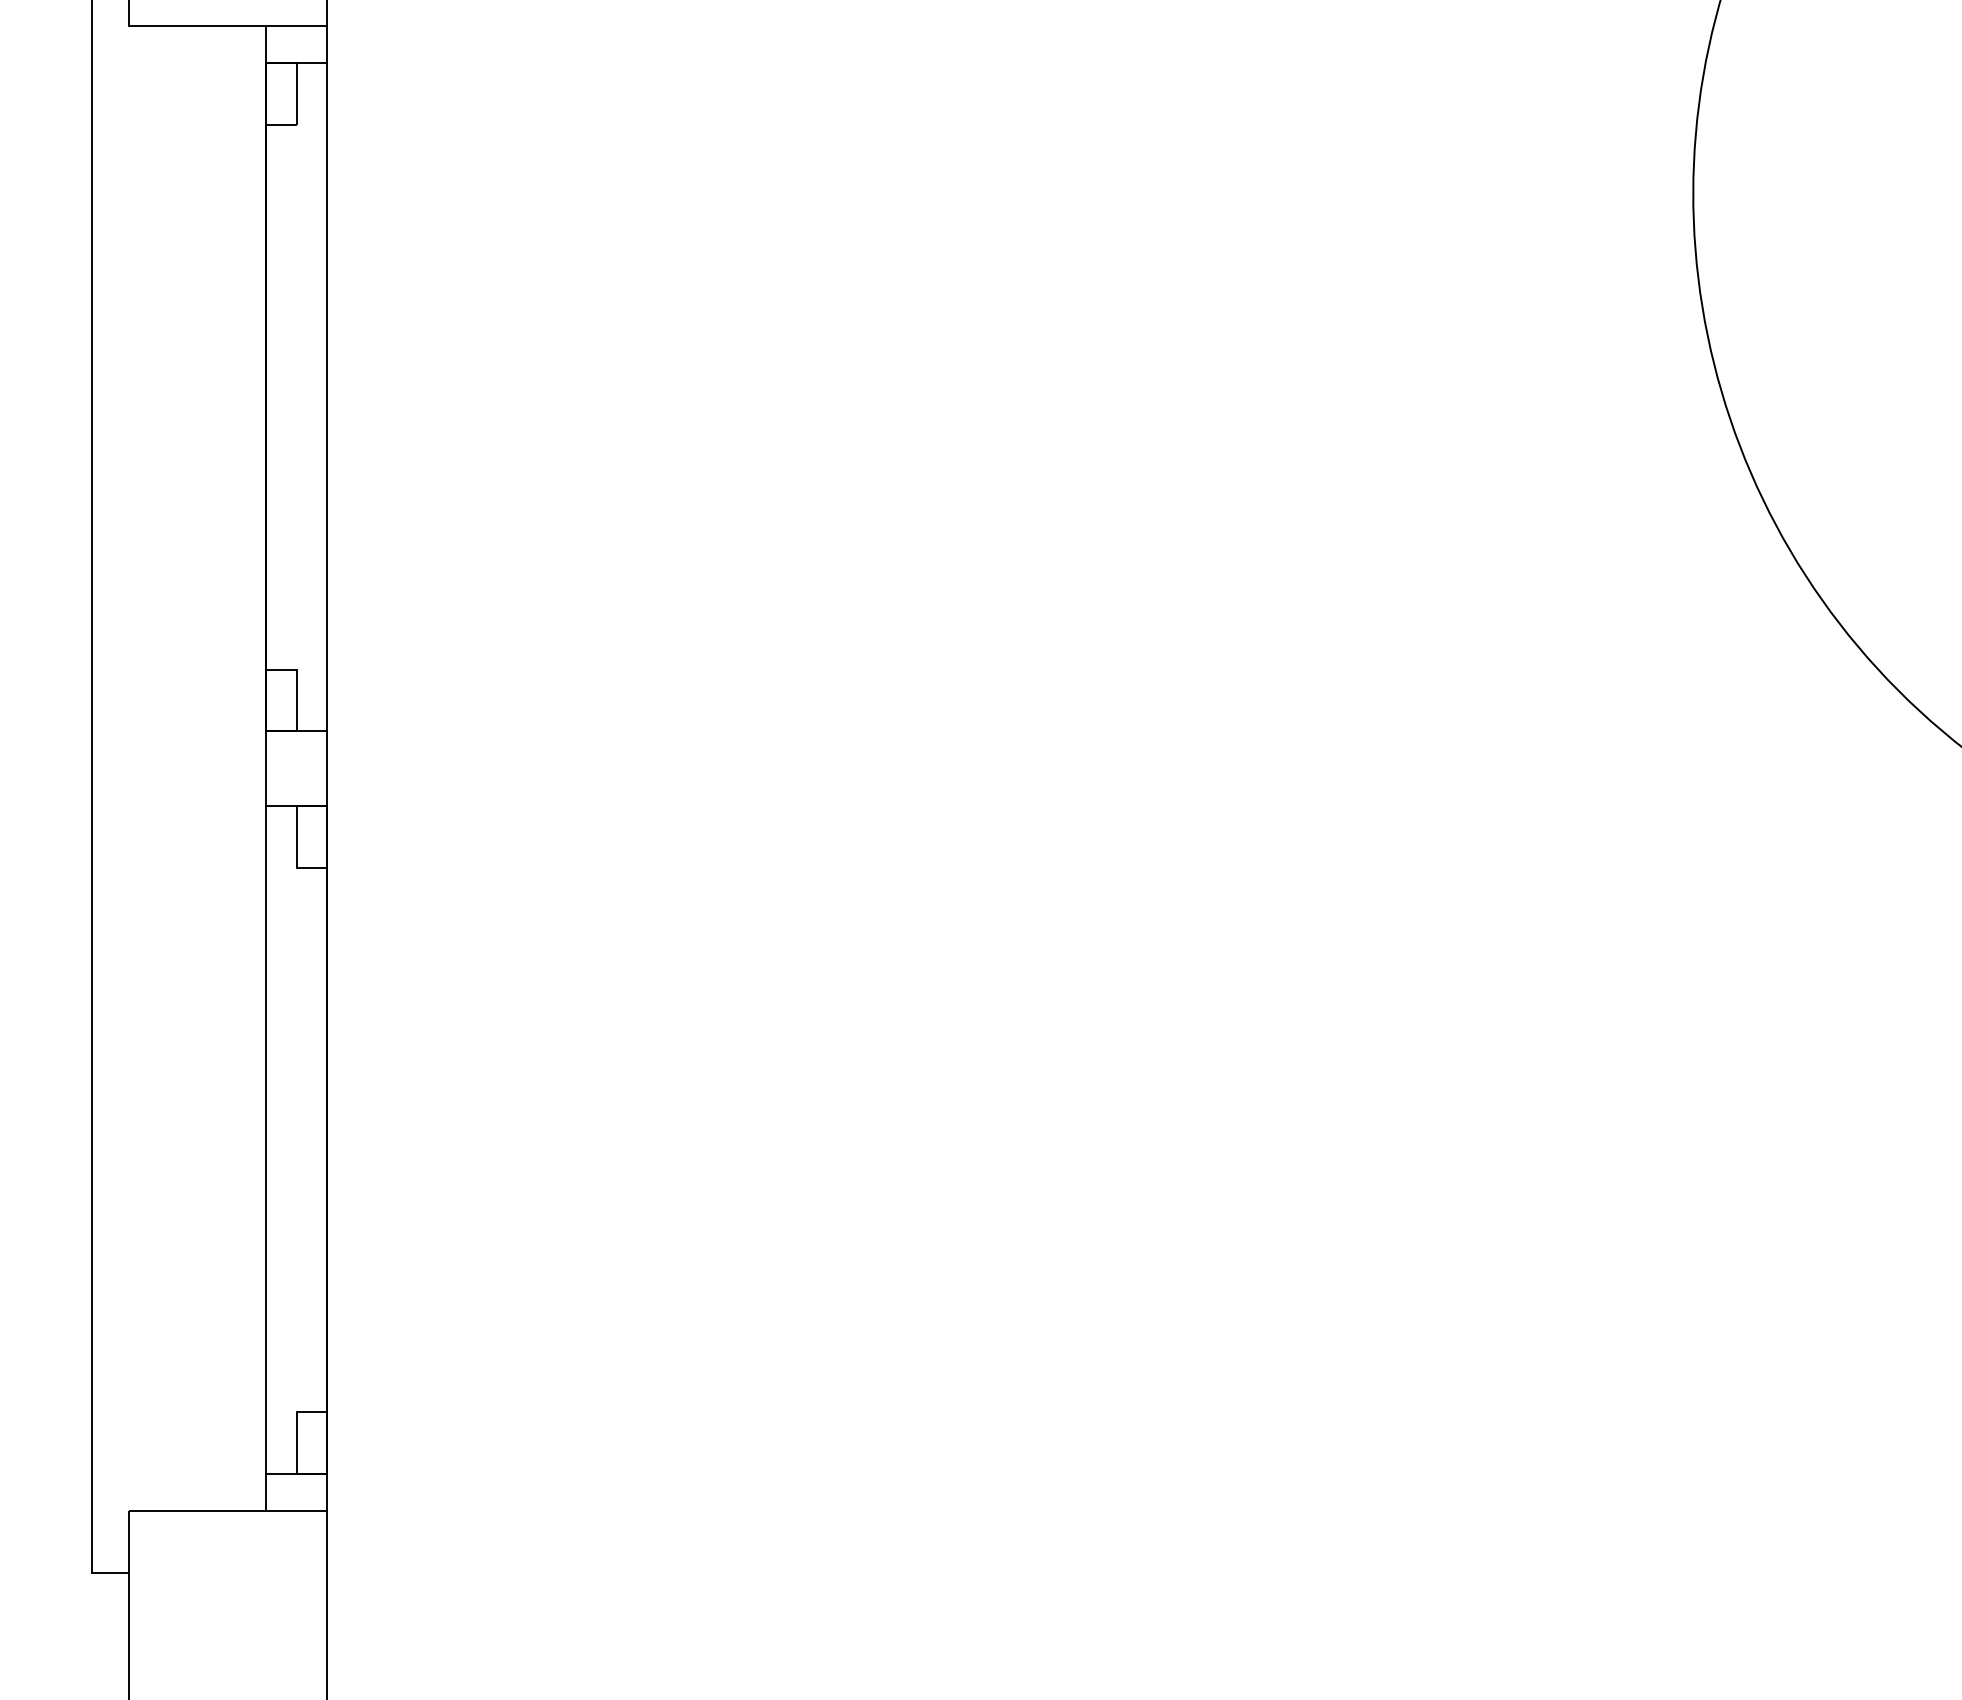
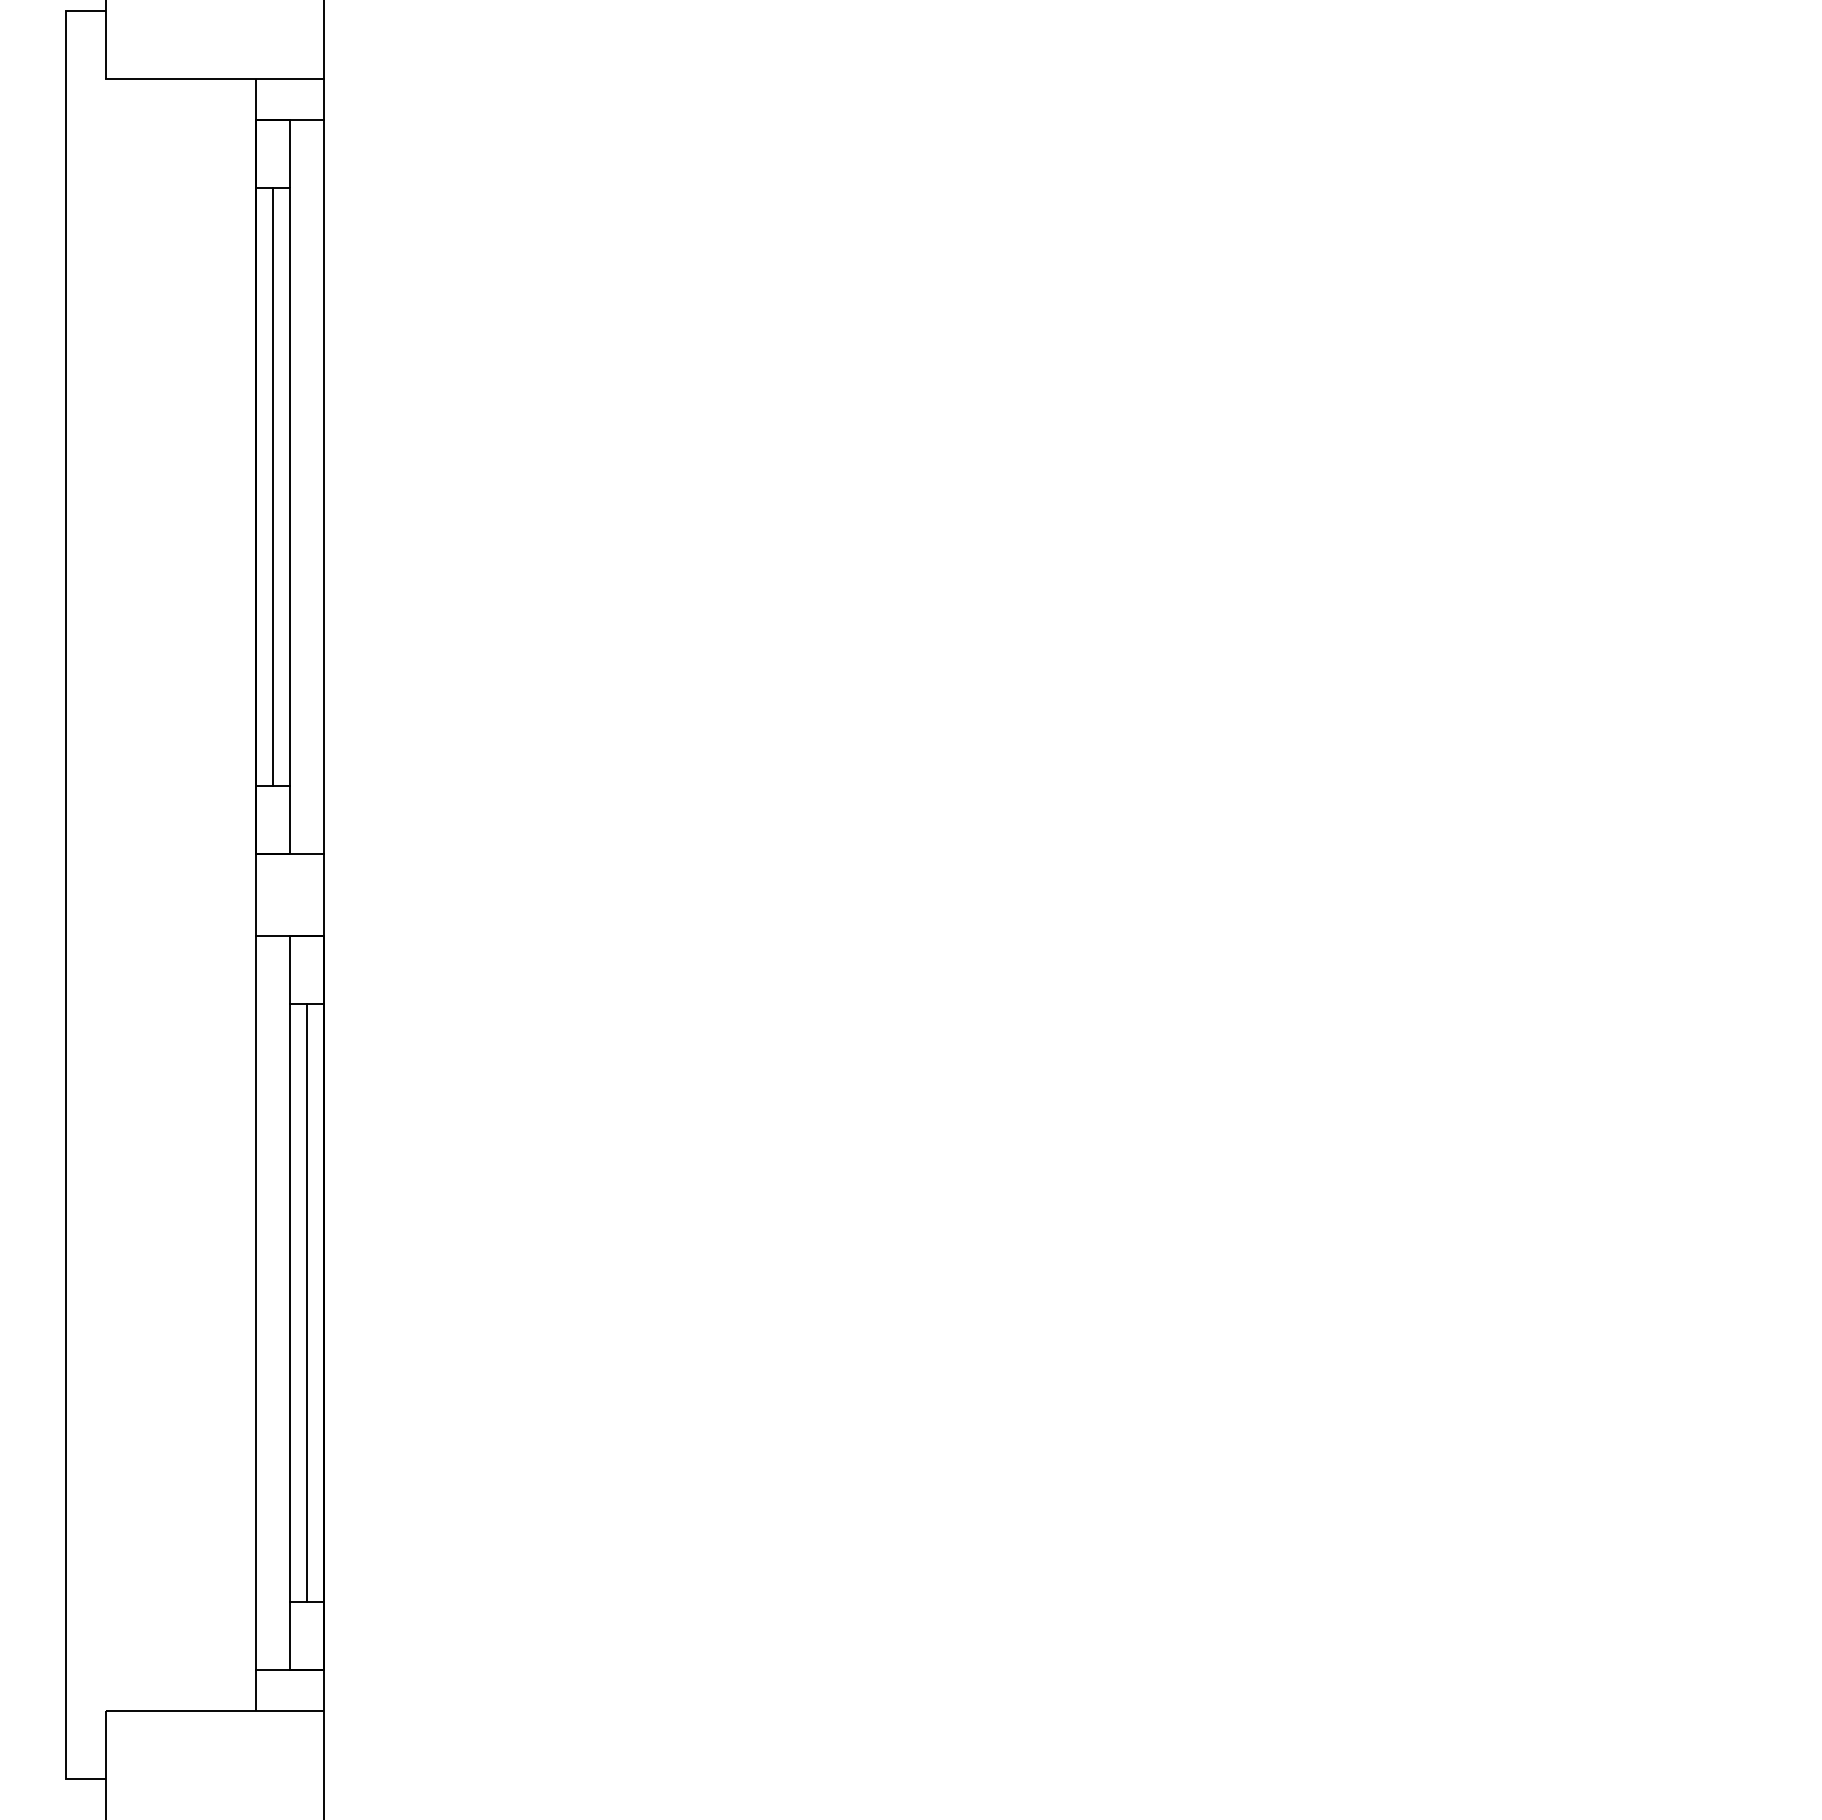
line: (281, 396) -> (273, 486), added
line: (296, 396) -> (290, 486), added
line: (296, 1139) -> (290, 1302), added
line: (311, 1139) -> (306, 1302), added

